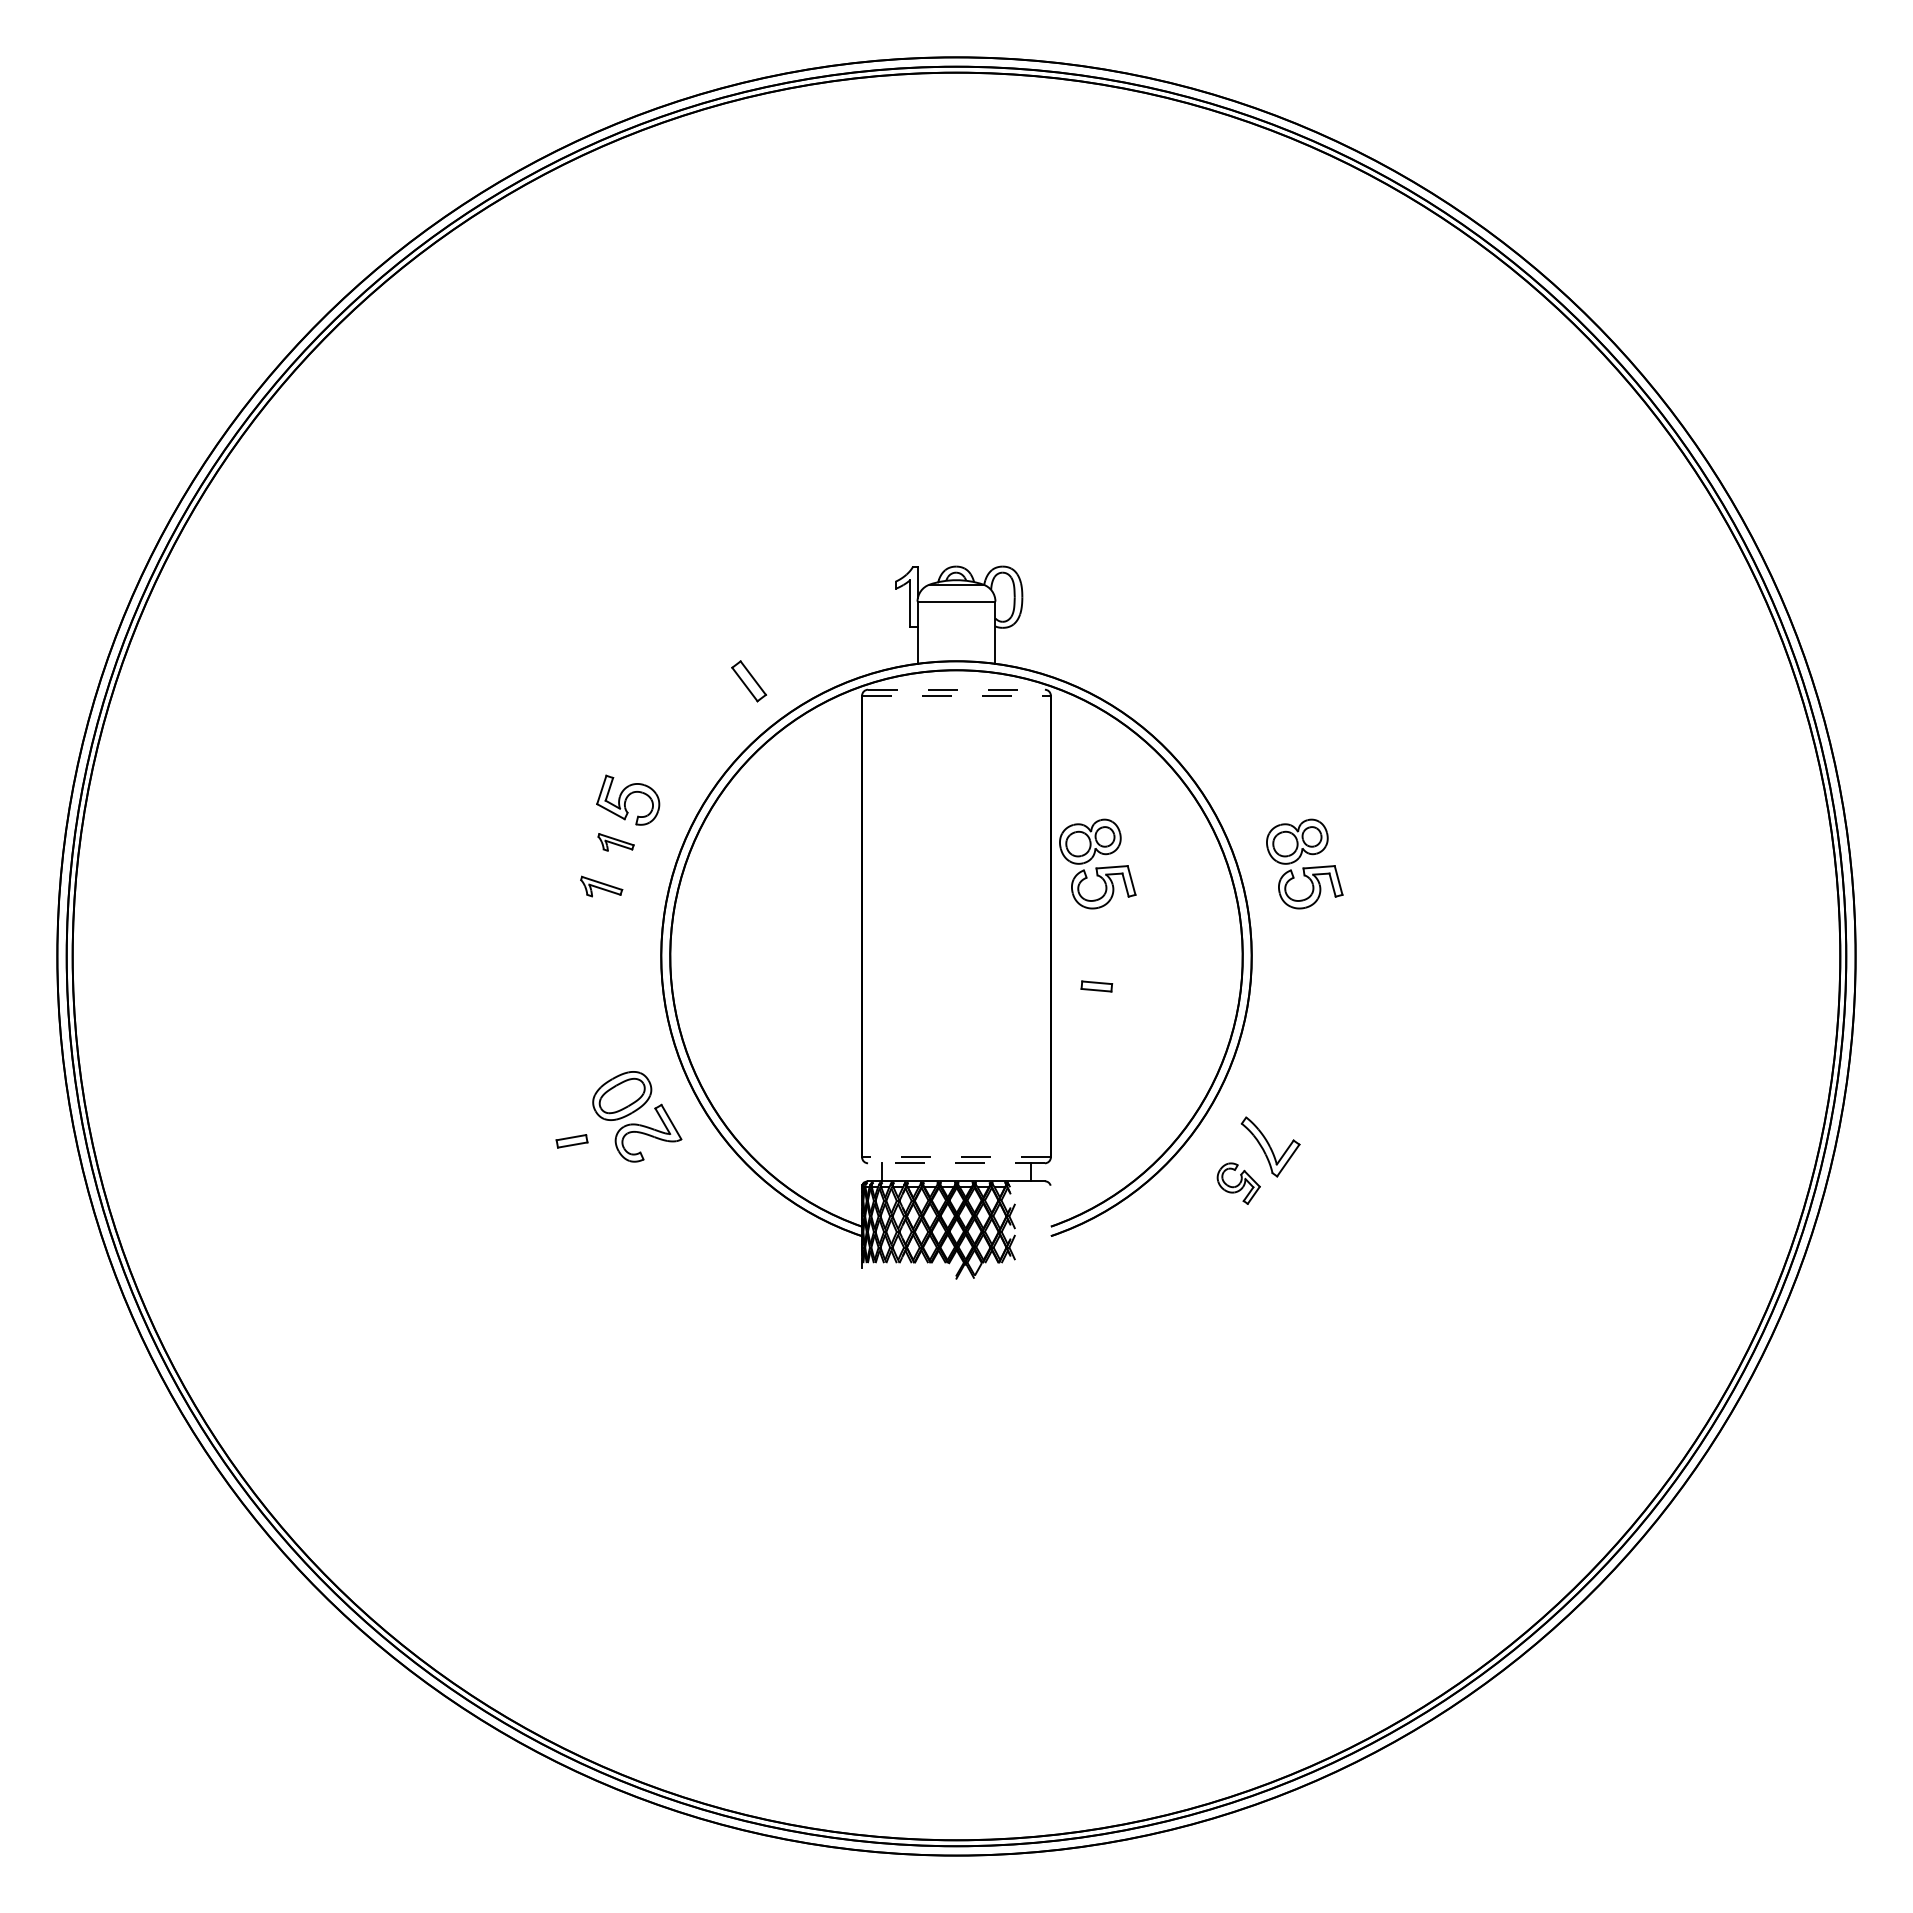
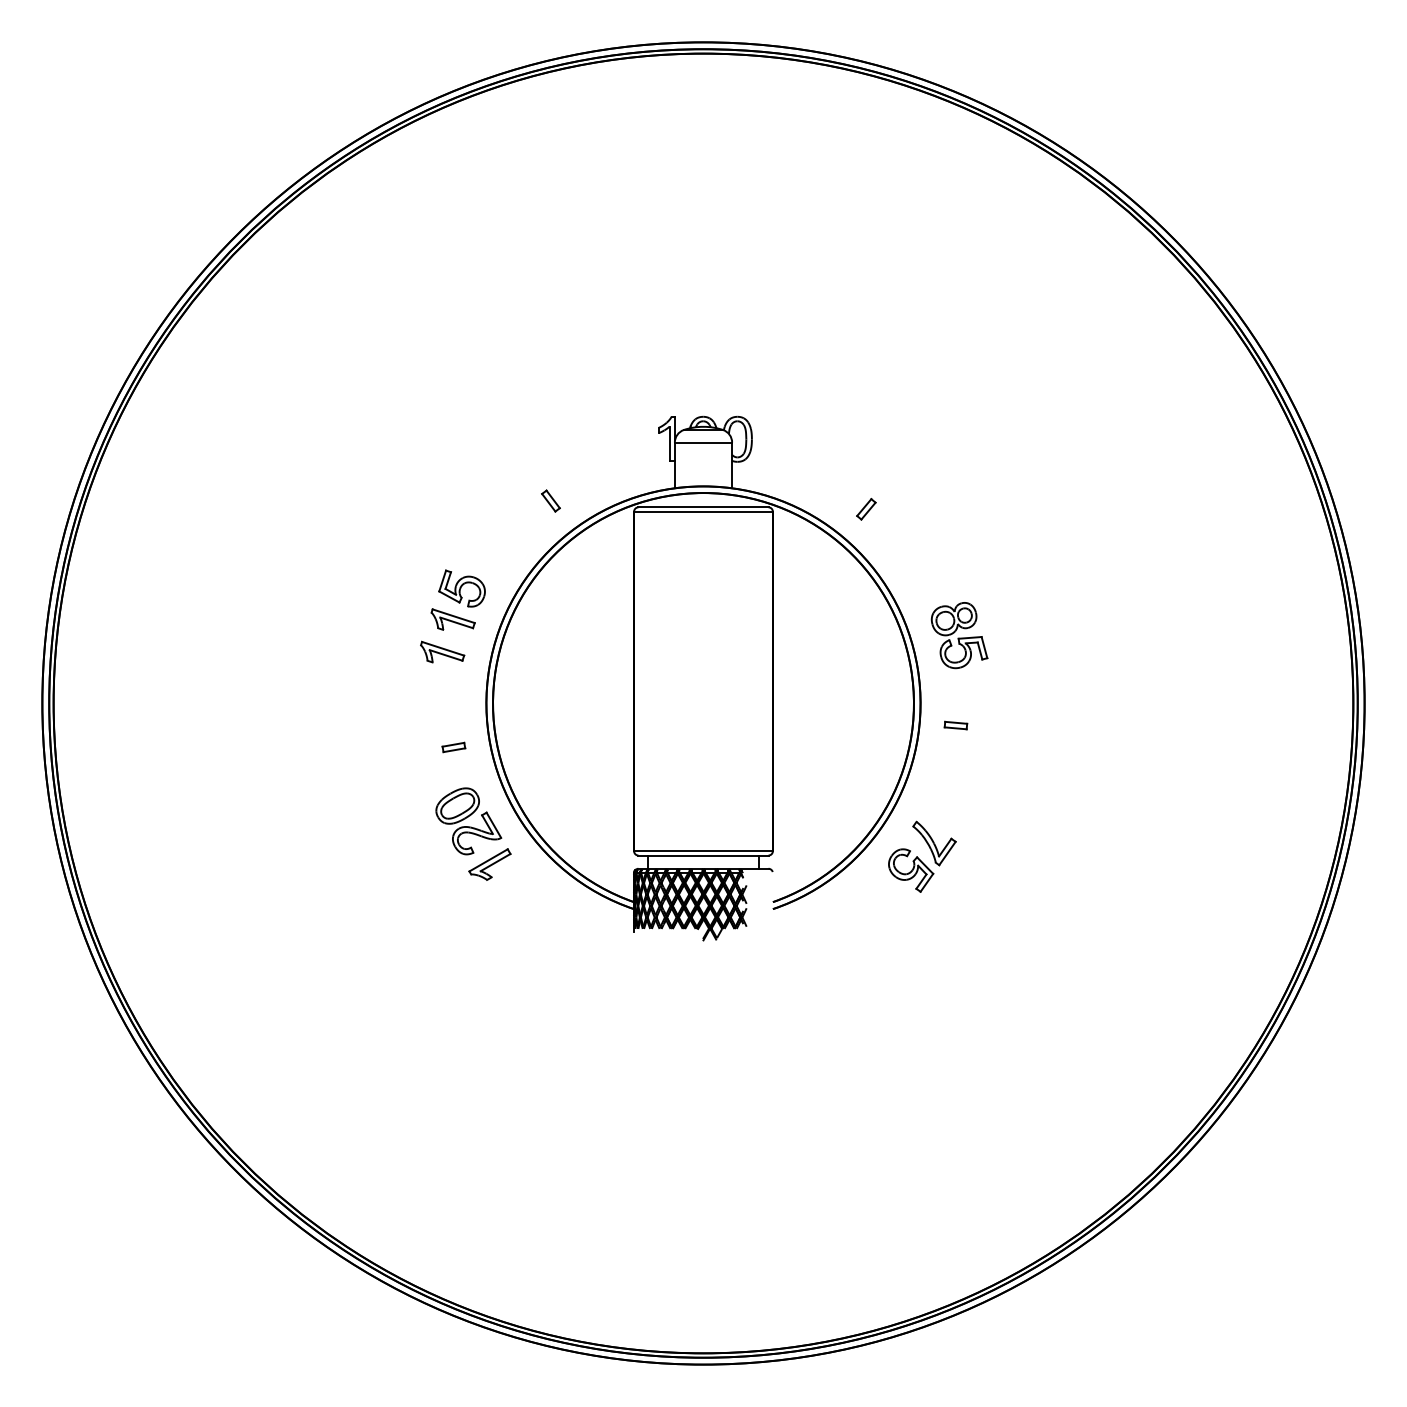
part: (748, 680) -> (550, 500), size x0.71
line: (957, 689) -> (704, 507), dashed -> solid
part: (1177, 692) -> (866, 509), added
line: (957, 695) -> (704, 511), dashed -> solid
part: (615, 842) -> (452, 619), size x1.67
part: (1097, 863) -> (807, 635), removed
part: (601, 886) -> (442, 652), size x1.43
part: (1096, 986) -> (955, 725), moved
part: (571, 1141) -> (453, 747), moved
line: (955, 1157) -> (702, 851), dashed -> solid
line: (955, 1163) -> (702, 855), dashed -> solid
part: (666, 1175) -> (490, 864), added
part: (1238, 1183) -> (910, 870), size x1.43

